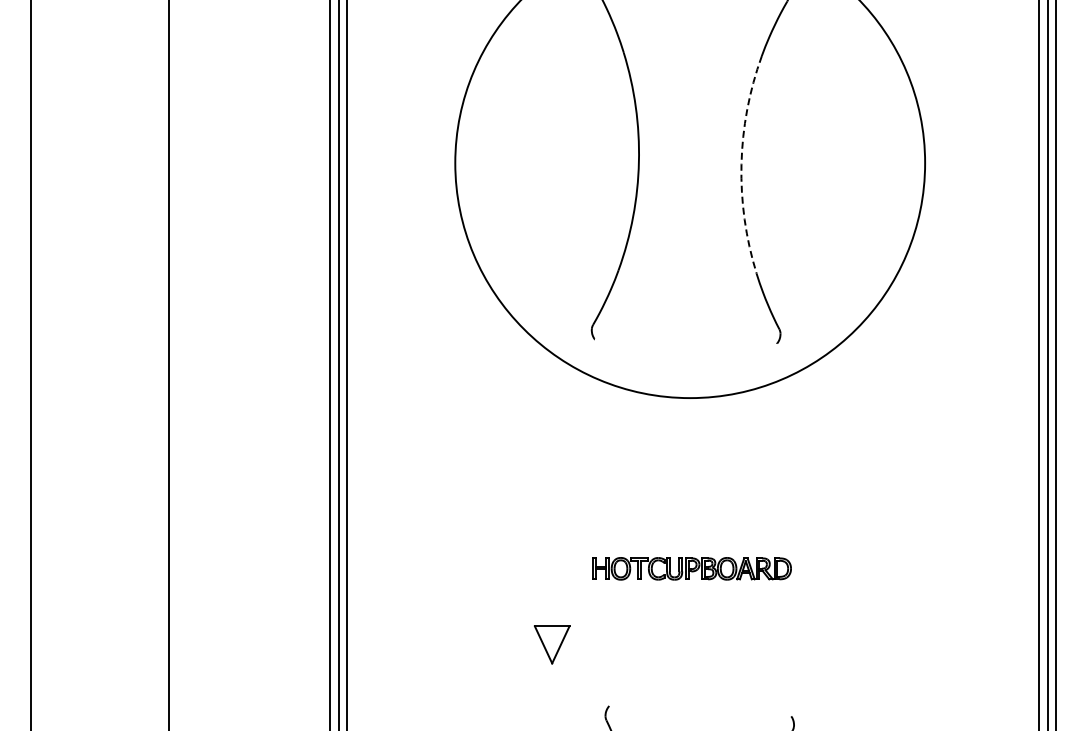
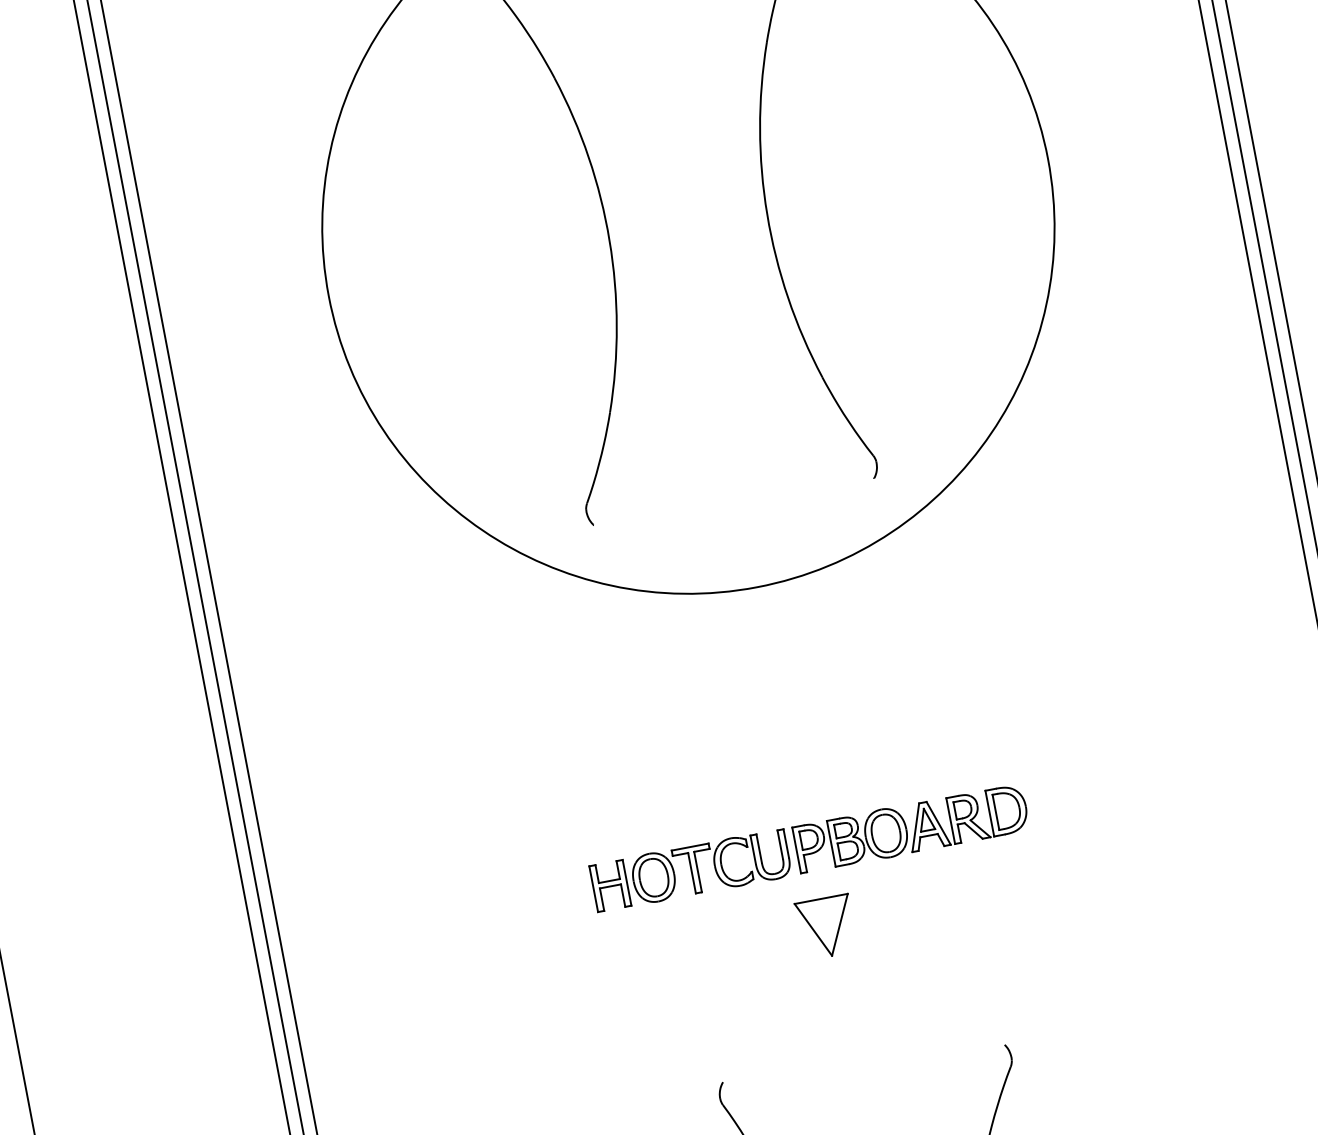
arc: (741, 164) -> (767, 214), dashed -> solid
part: (692, 568) -> (810, 847), size x1.43
part: (552, 644) -> (826, 926), moved

